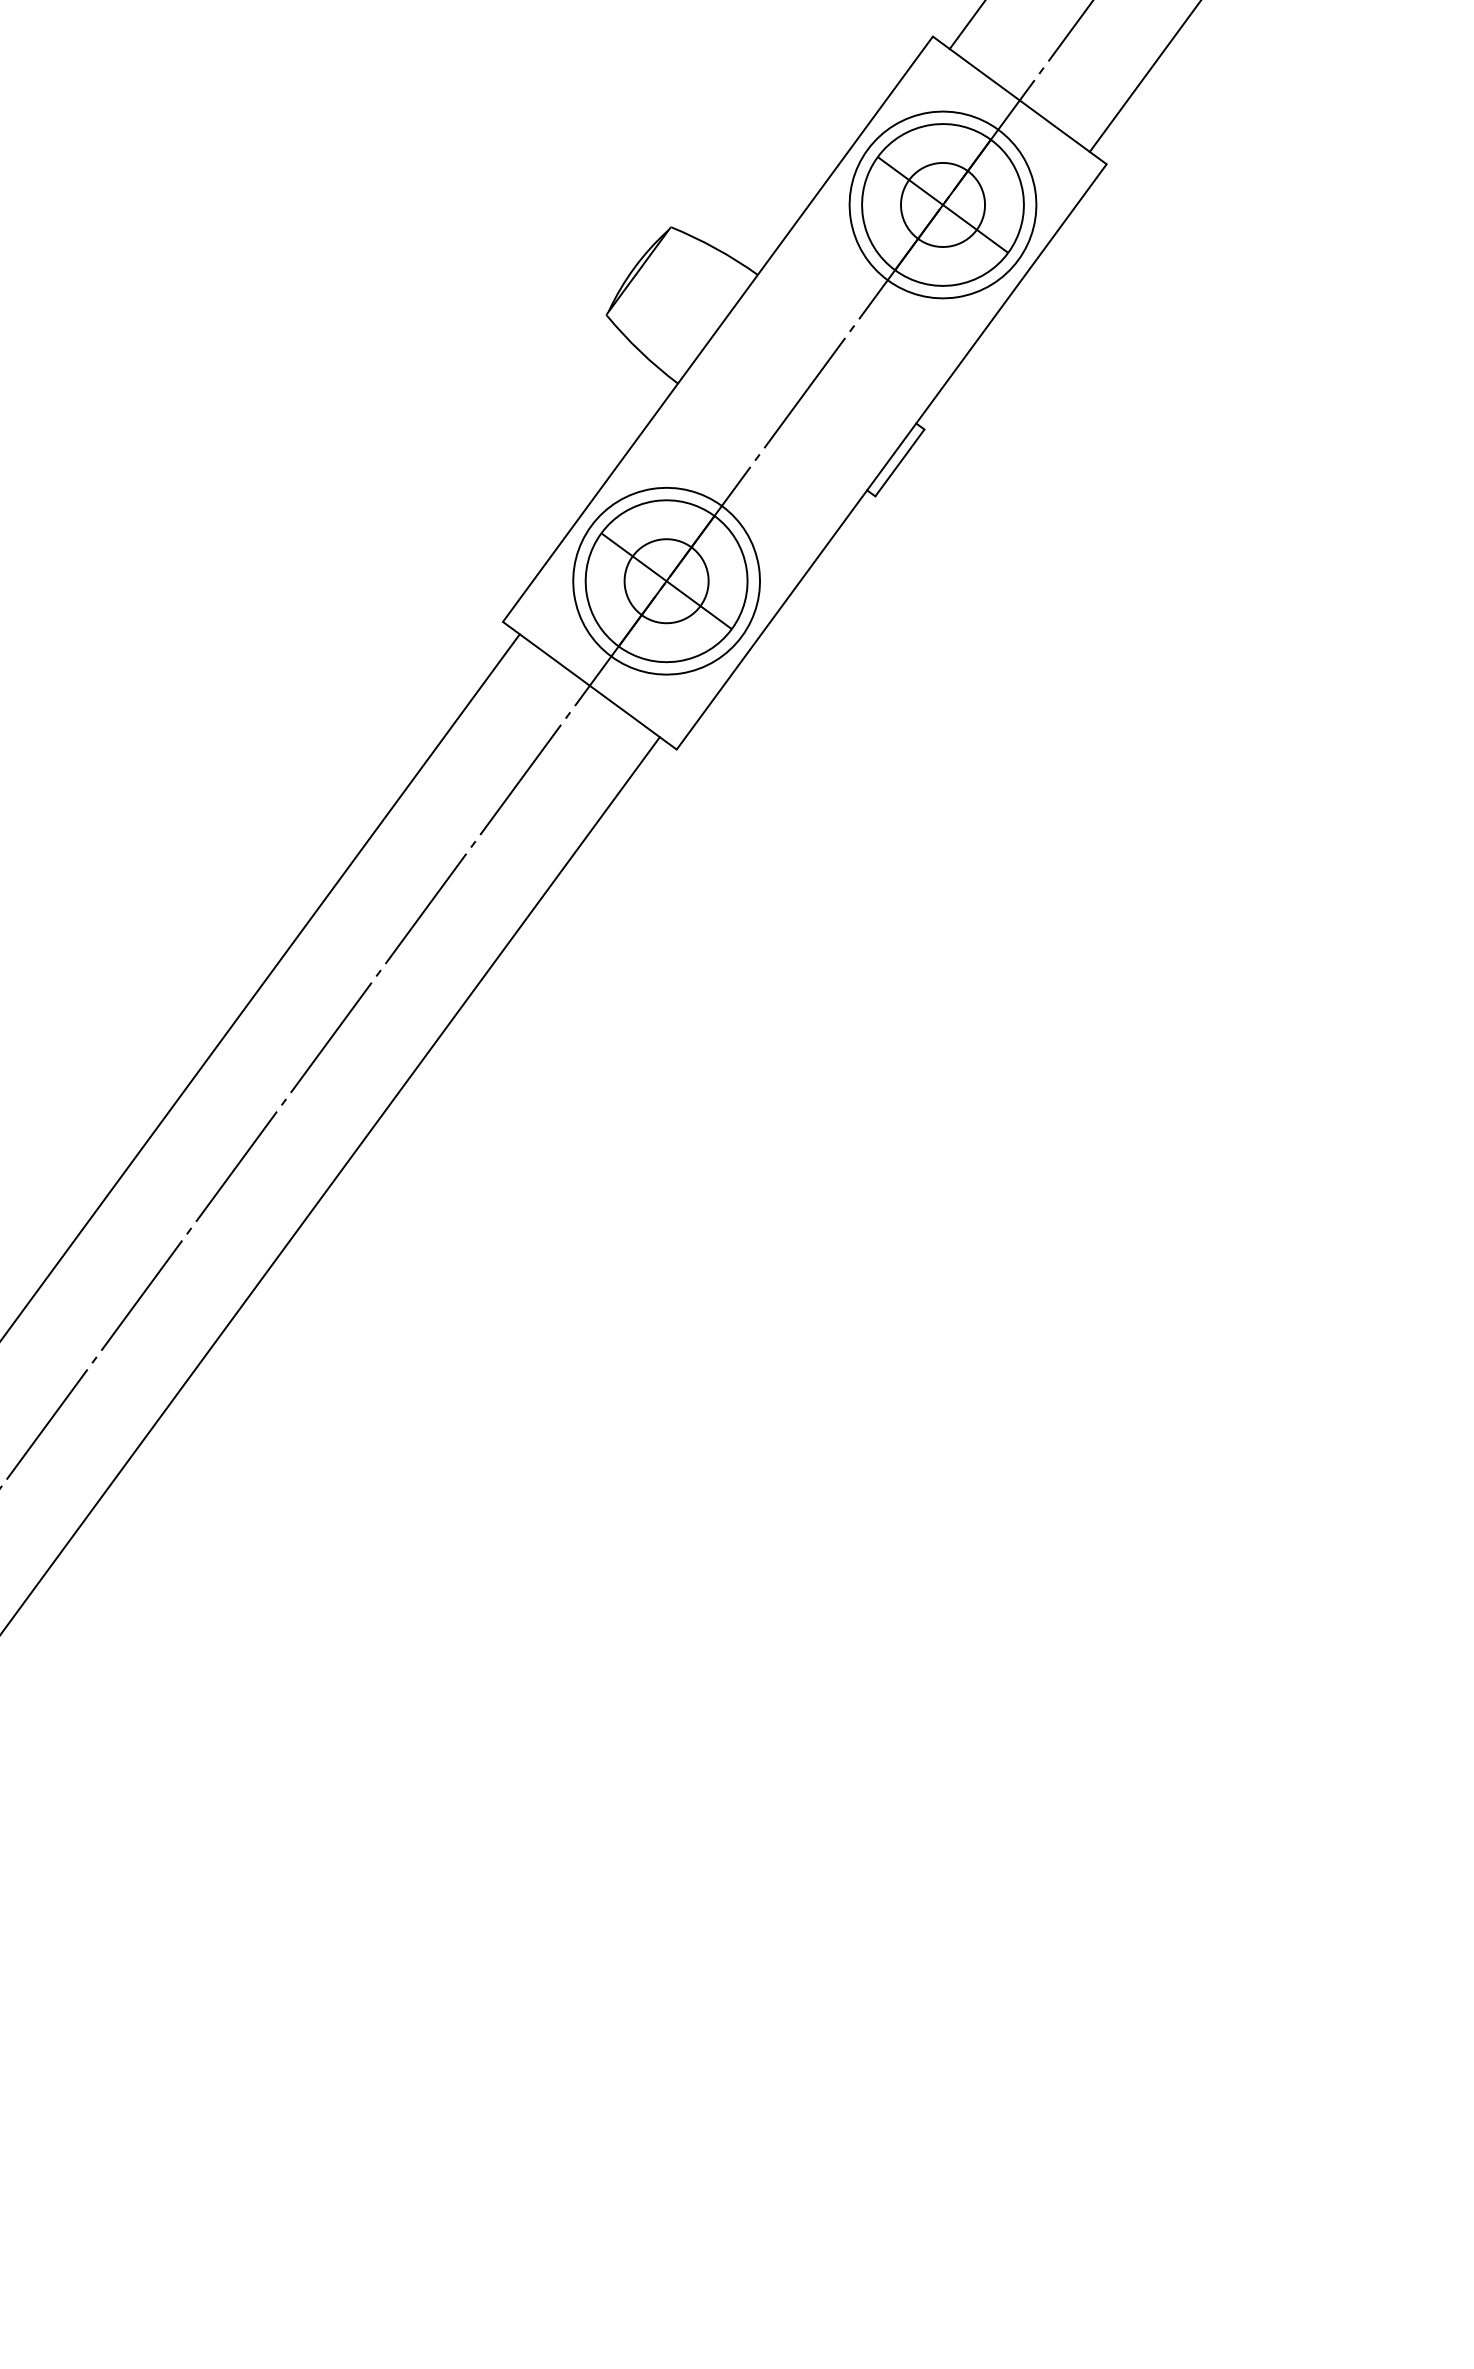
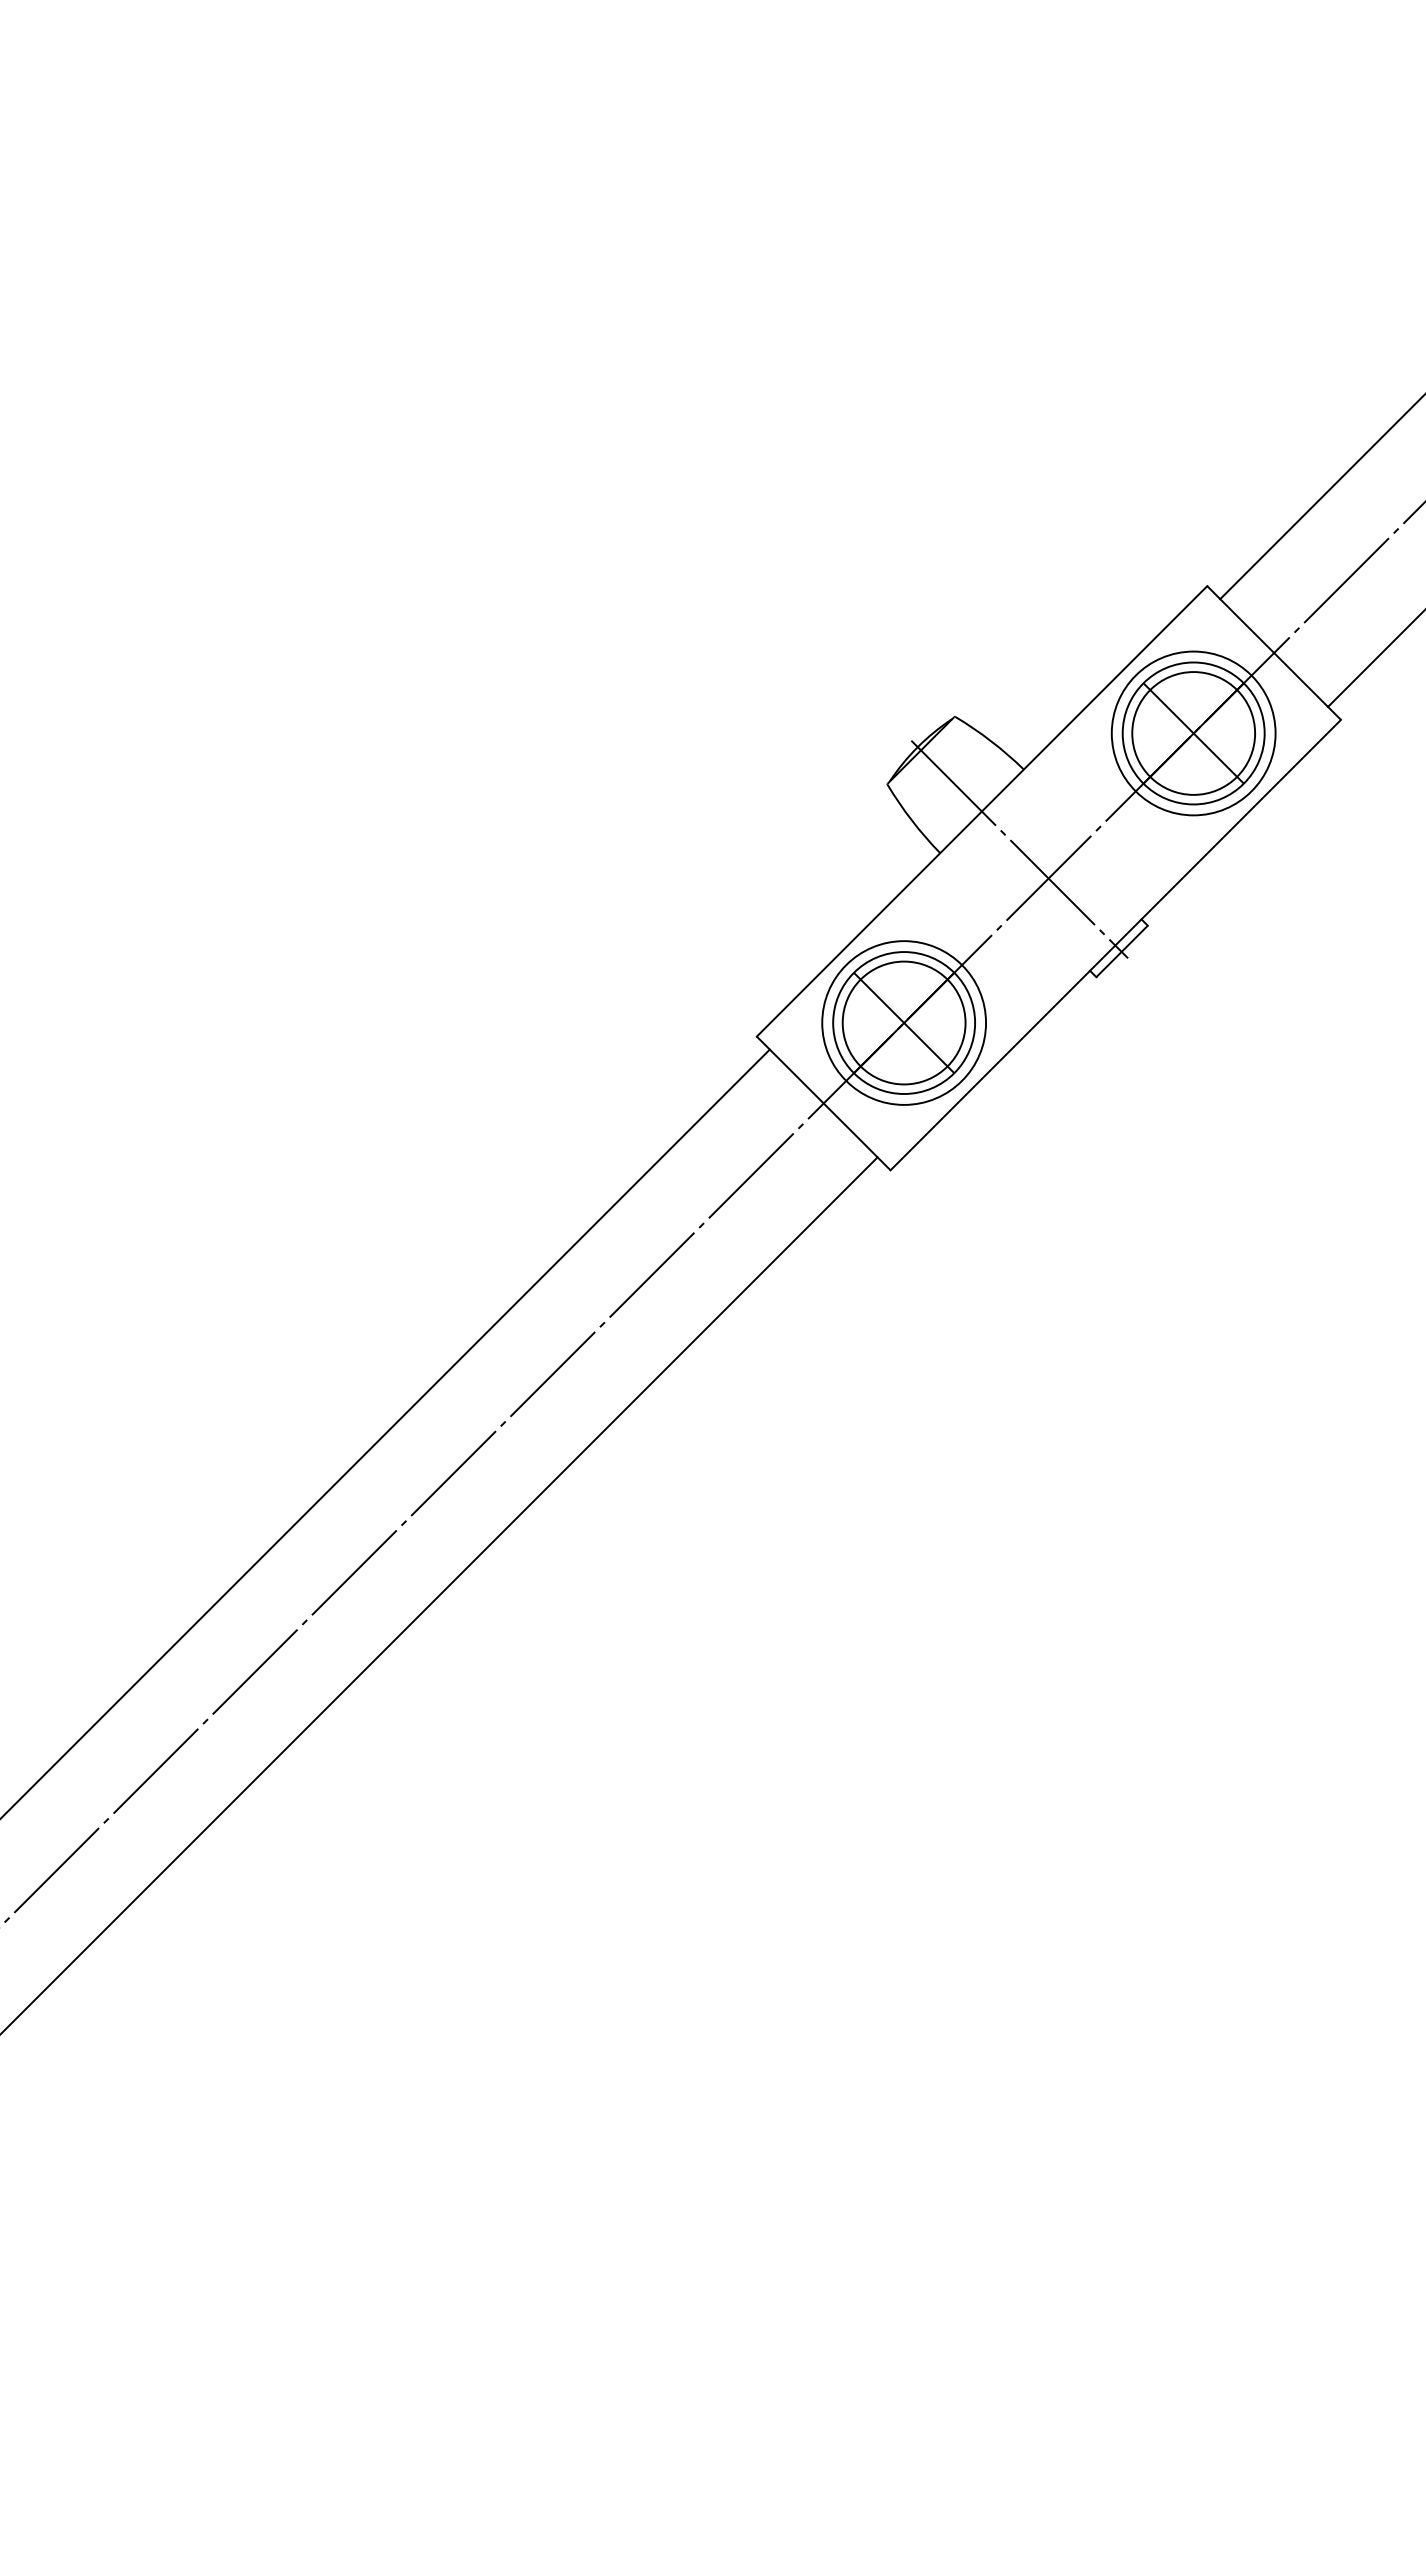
circle: (942, 205) -> (1193, 733), size x1.67
line: (766, 365) -> (1019, 849), added
circle: (665, 580) -> (903, 1022), size x1.67

